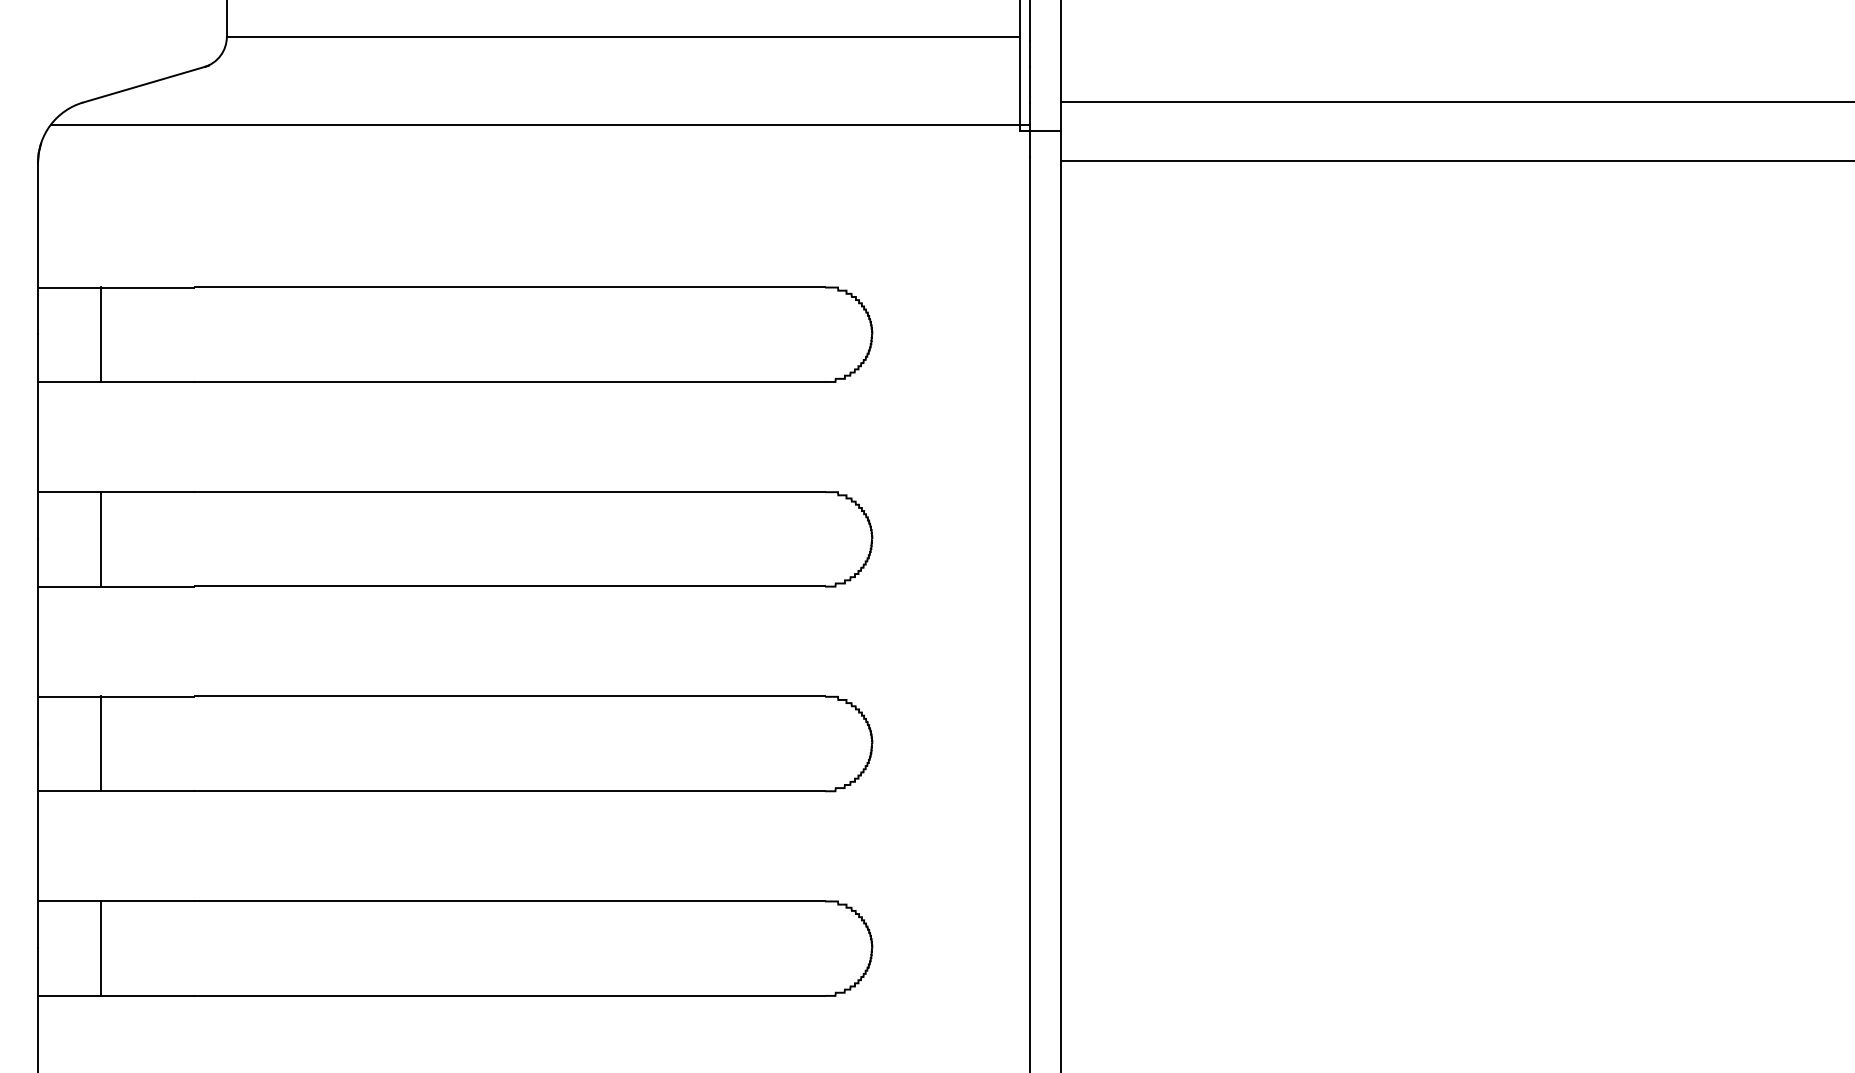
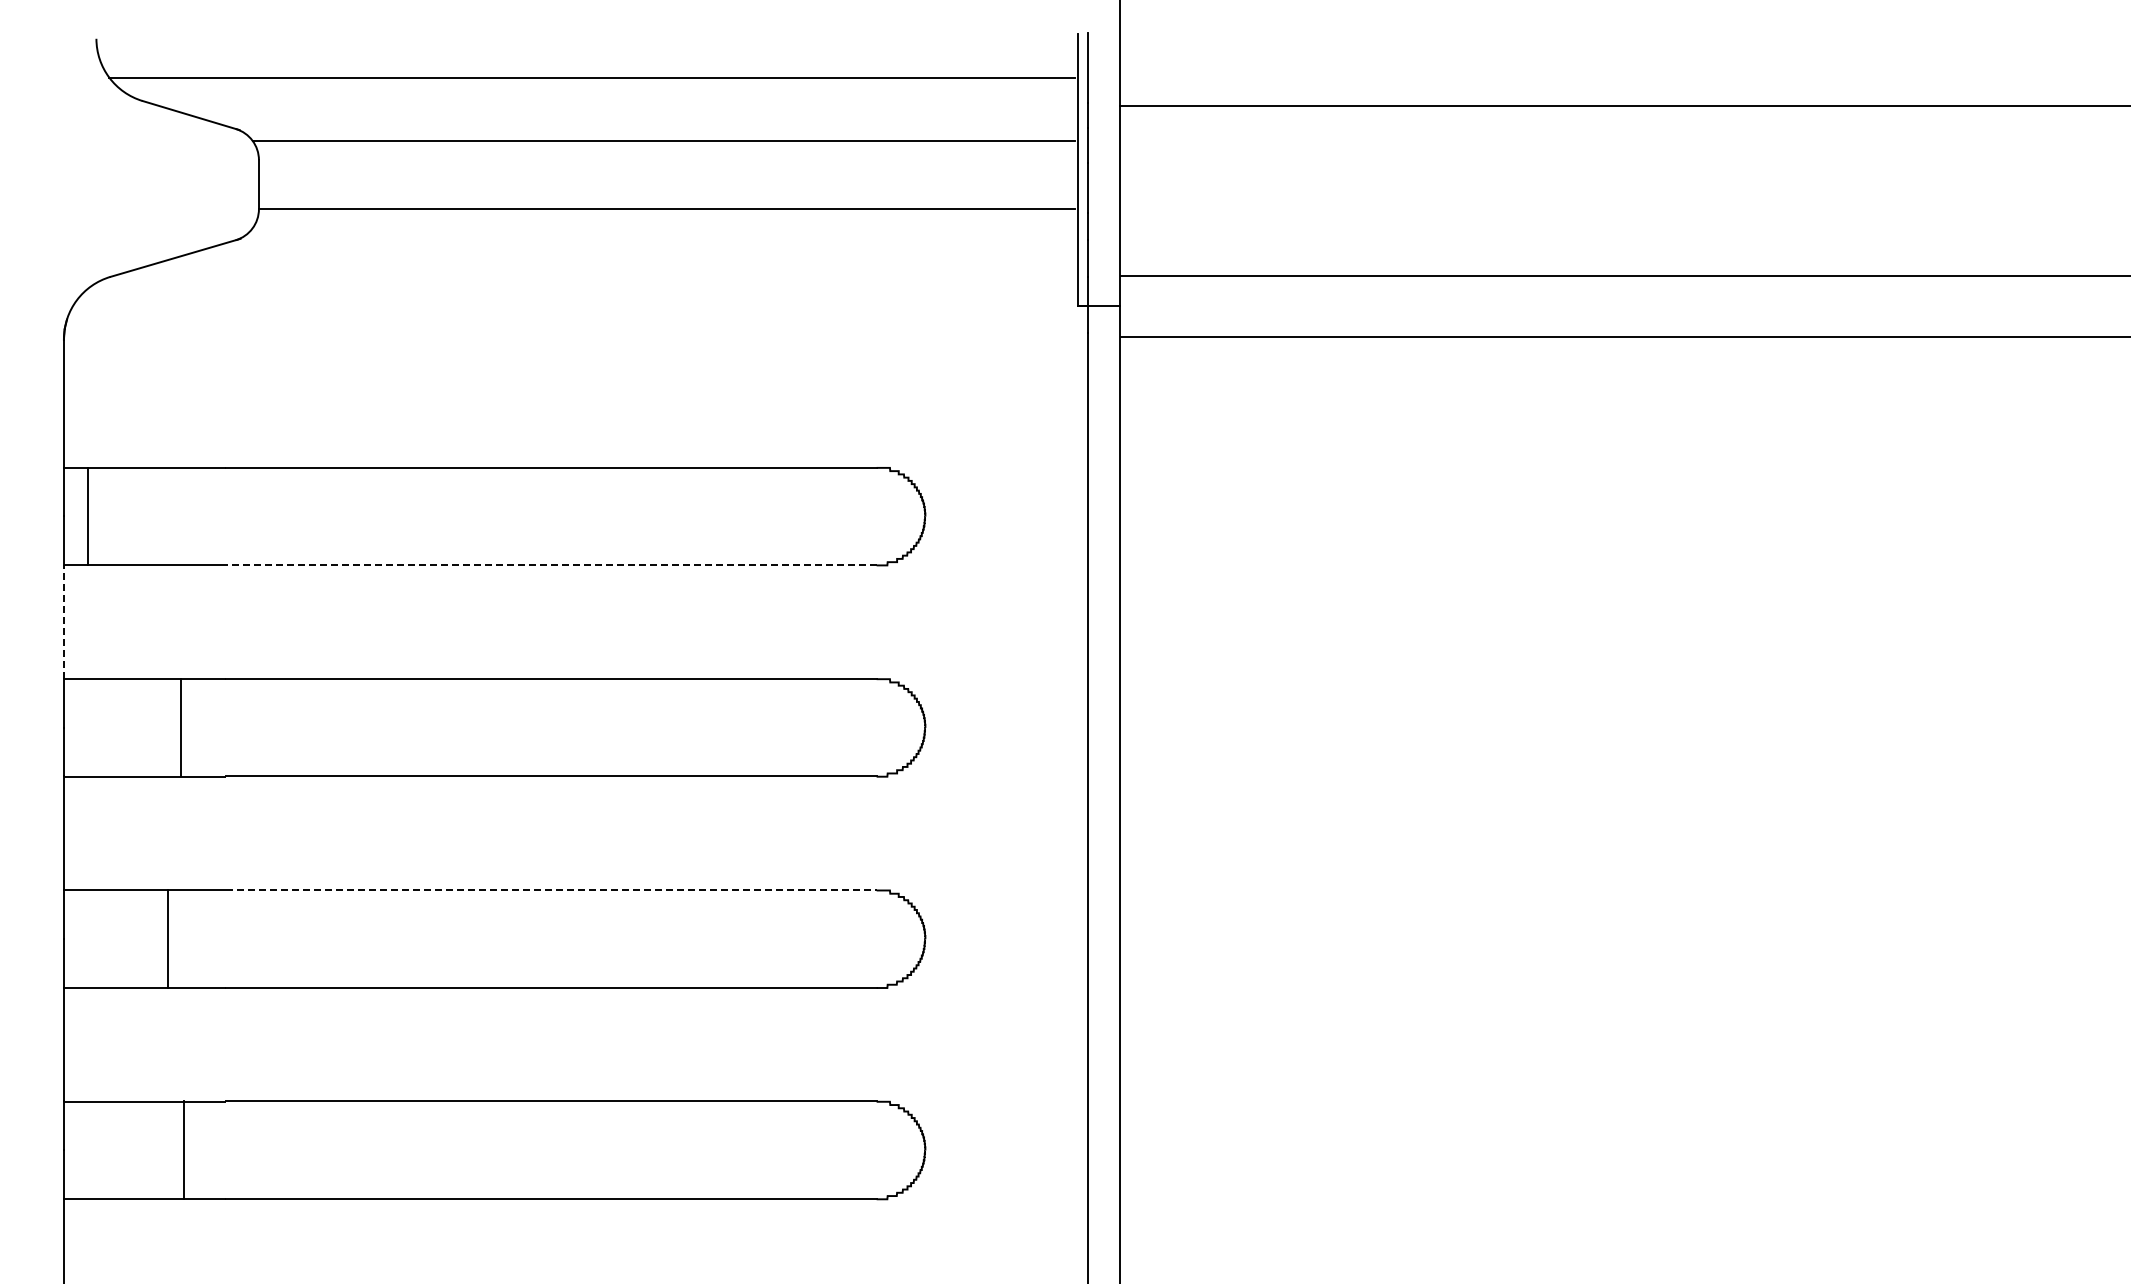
line: (539, 125) -> (581, 300), removed
line: (100, 334) -> (87, 516), moved
line: (510, 382) -> (551, 565), solid -> dashed
line: (37, 436) -> (63, 621), solid -> dashed
line: (100, 538) -> (180, 727), moved
line: (511, 696) -> (552, 890), solid -> dashed
line: (100, 743) -> (167, 938), moved
line: (100, 947) -> (183, 1149), moved

